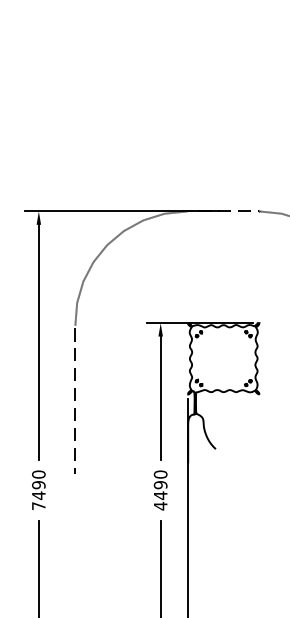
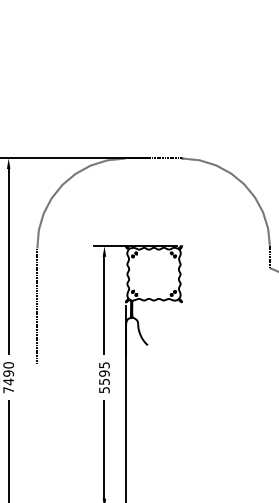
text: (160, 490) -> (104, 377), 4490 -> 5595

